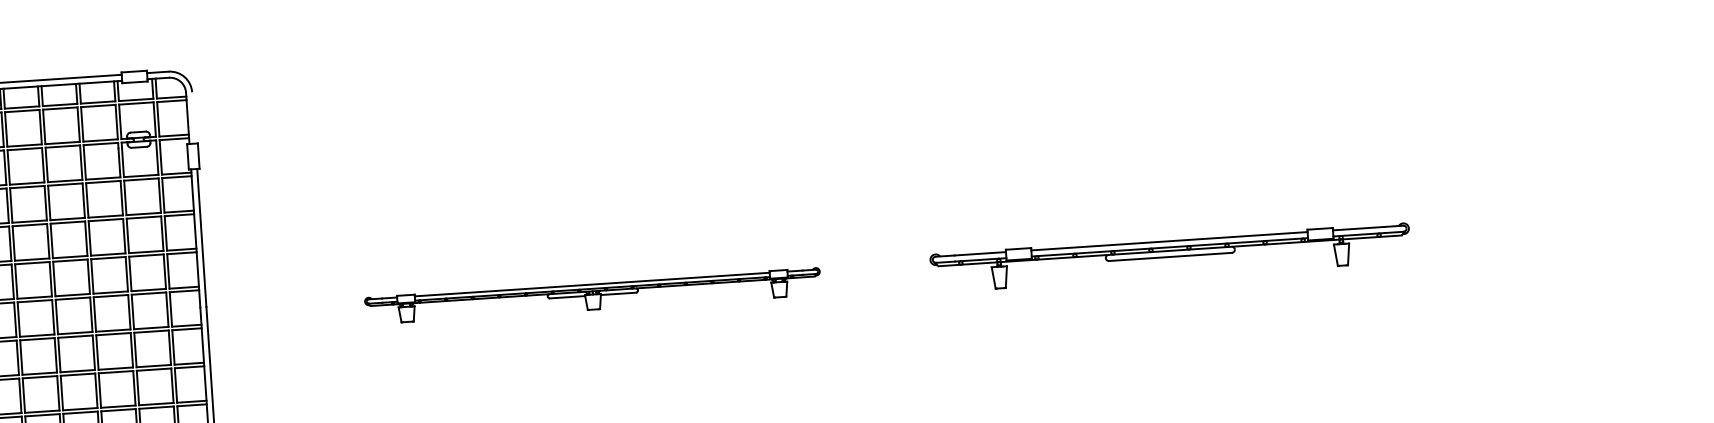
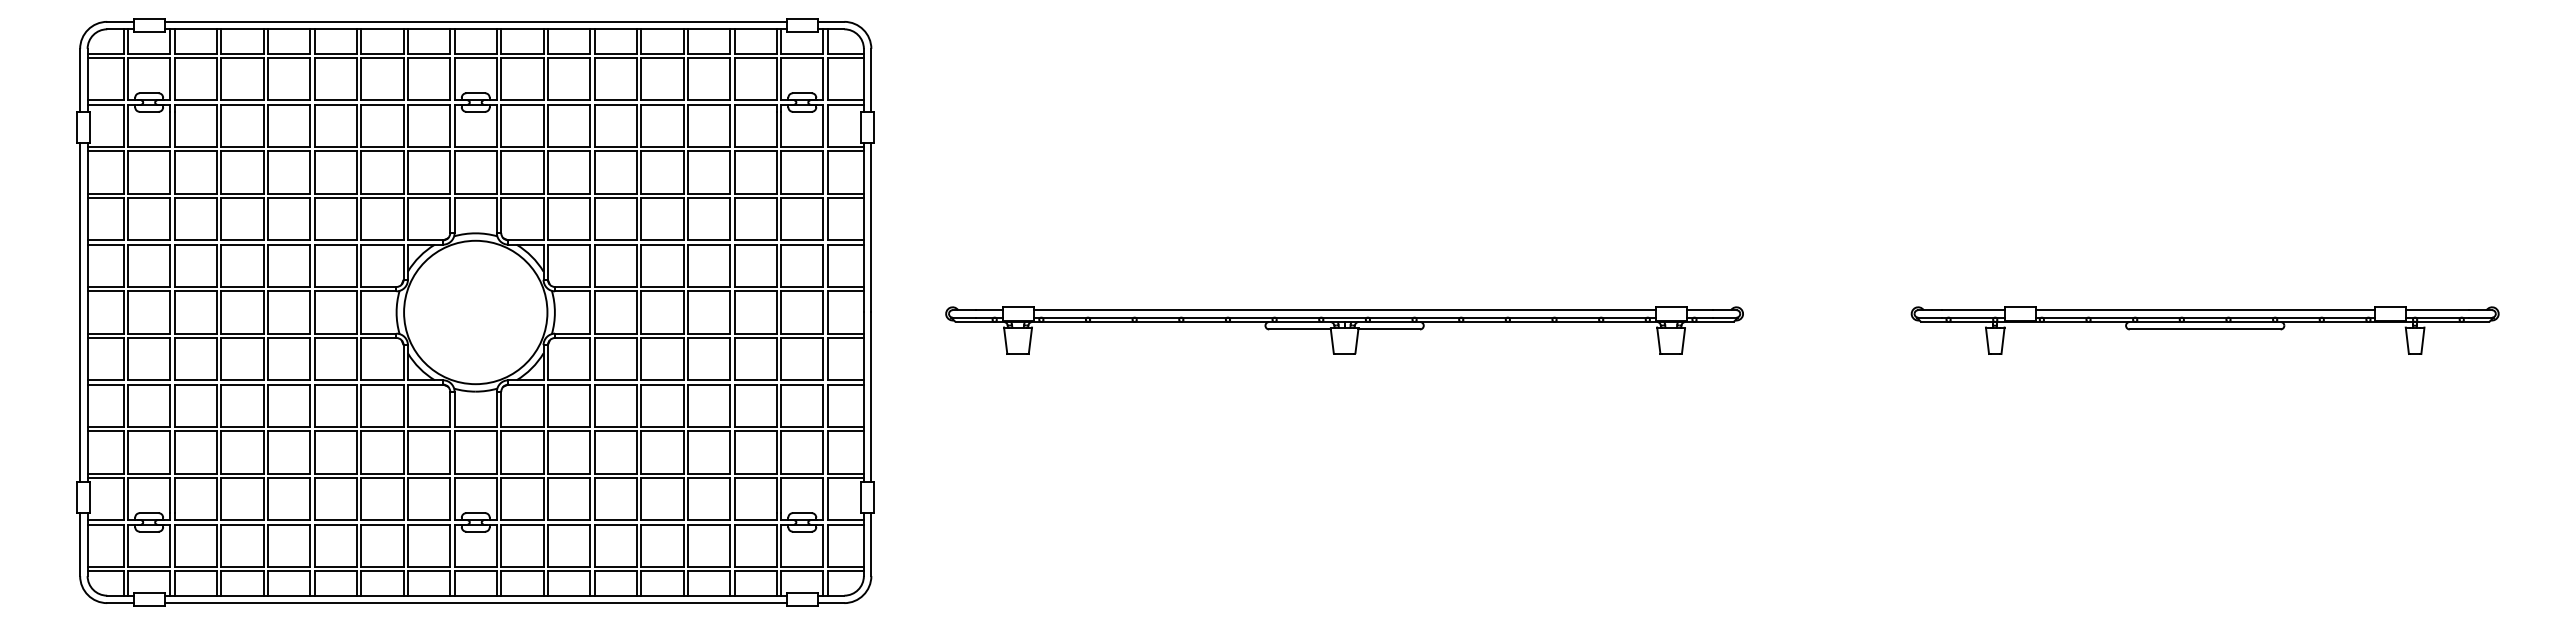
line: (193, 117) -> (871, 79), added
part: (1170, 257) -> (2204, 330), moved
part: (593, 296) -> (1344, 330), size x1.43

